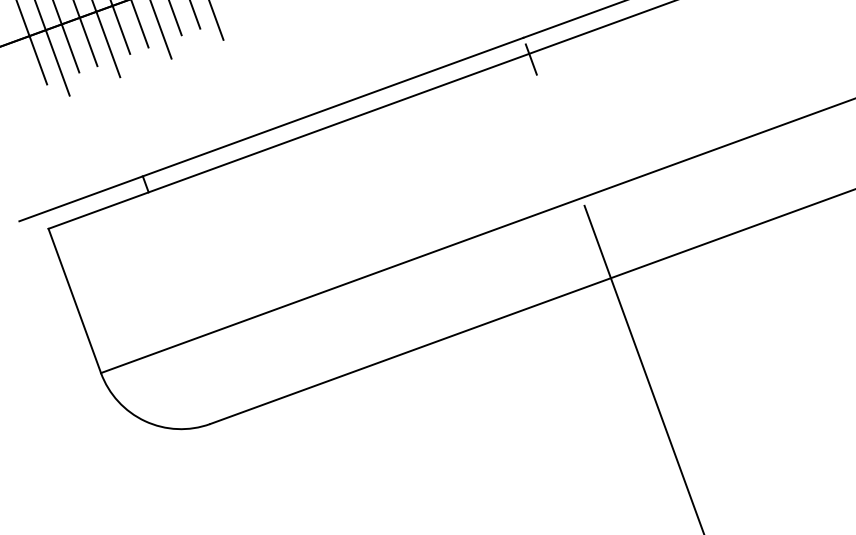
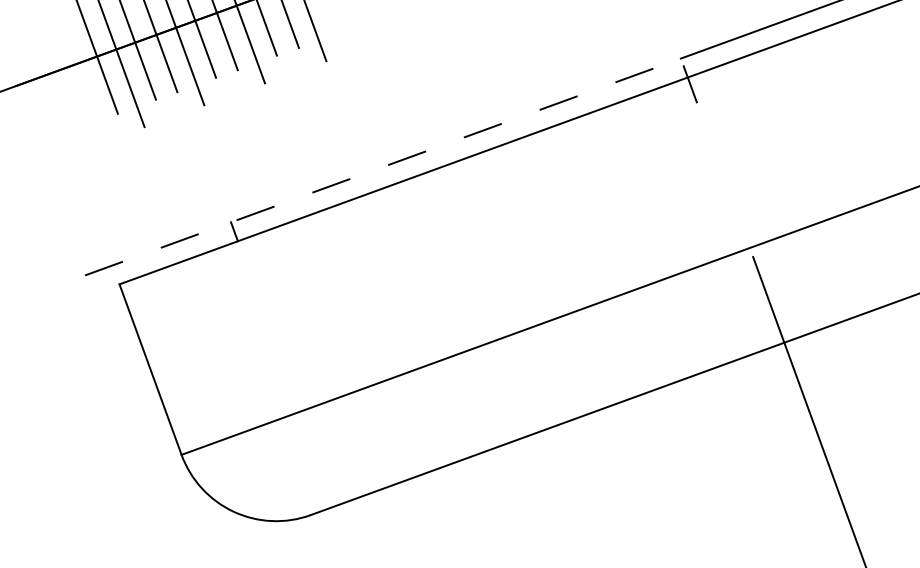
line: (271, 129) -> (383, 166), solid -> dashed

